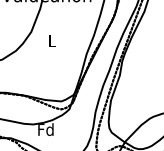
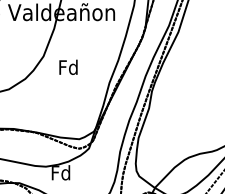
text: (52, 40) -> (68, 66), L -> Fd

